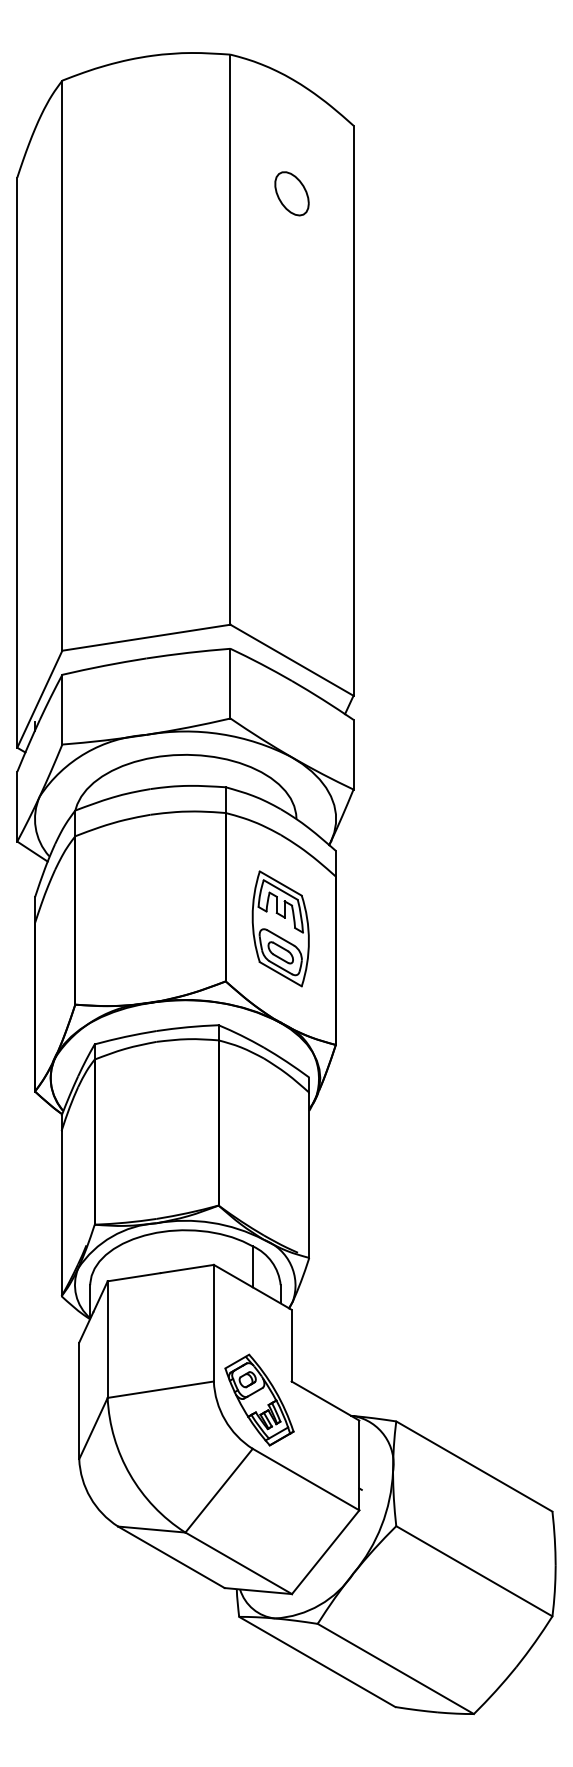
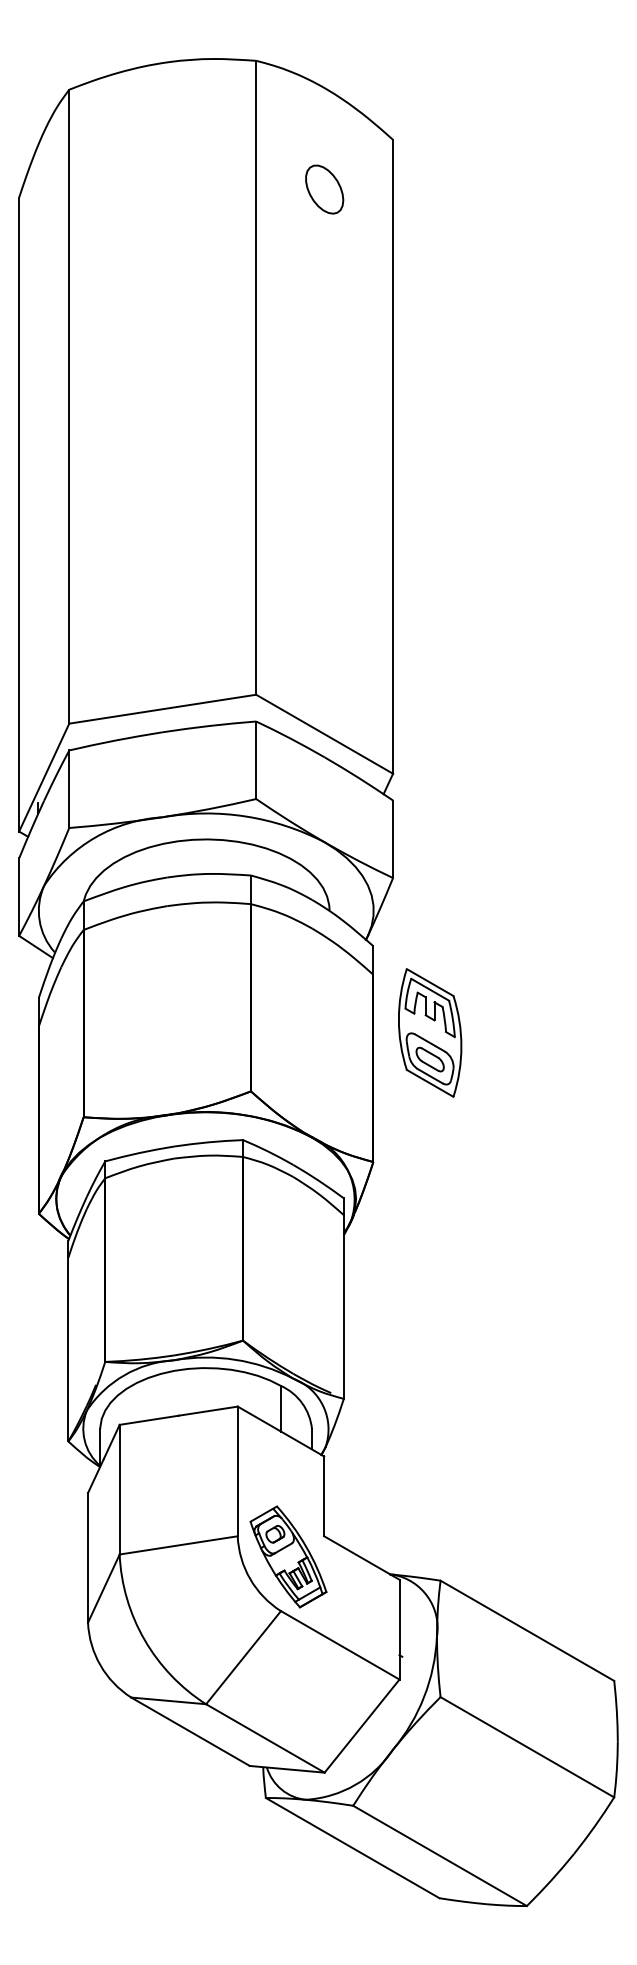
part: (291, 193) -> (324, 189), moved
part: (281, 928) -> (430, 1032), moved

